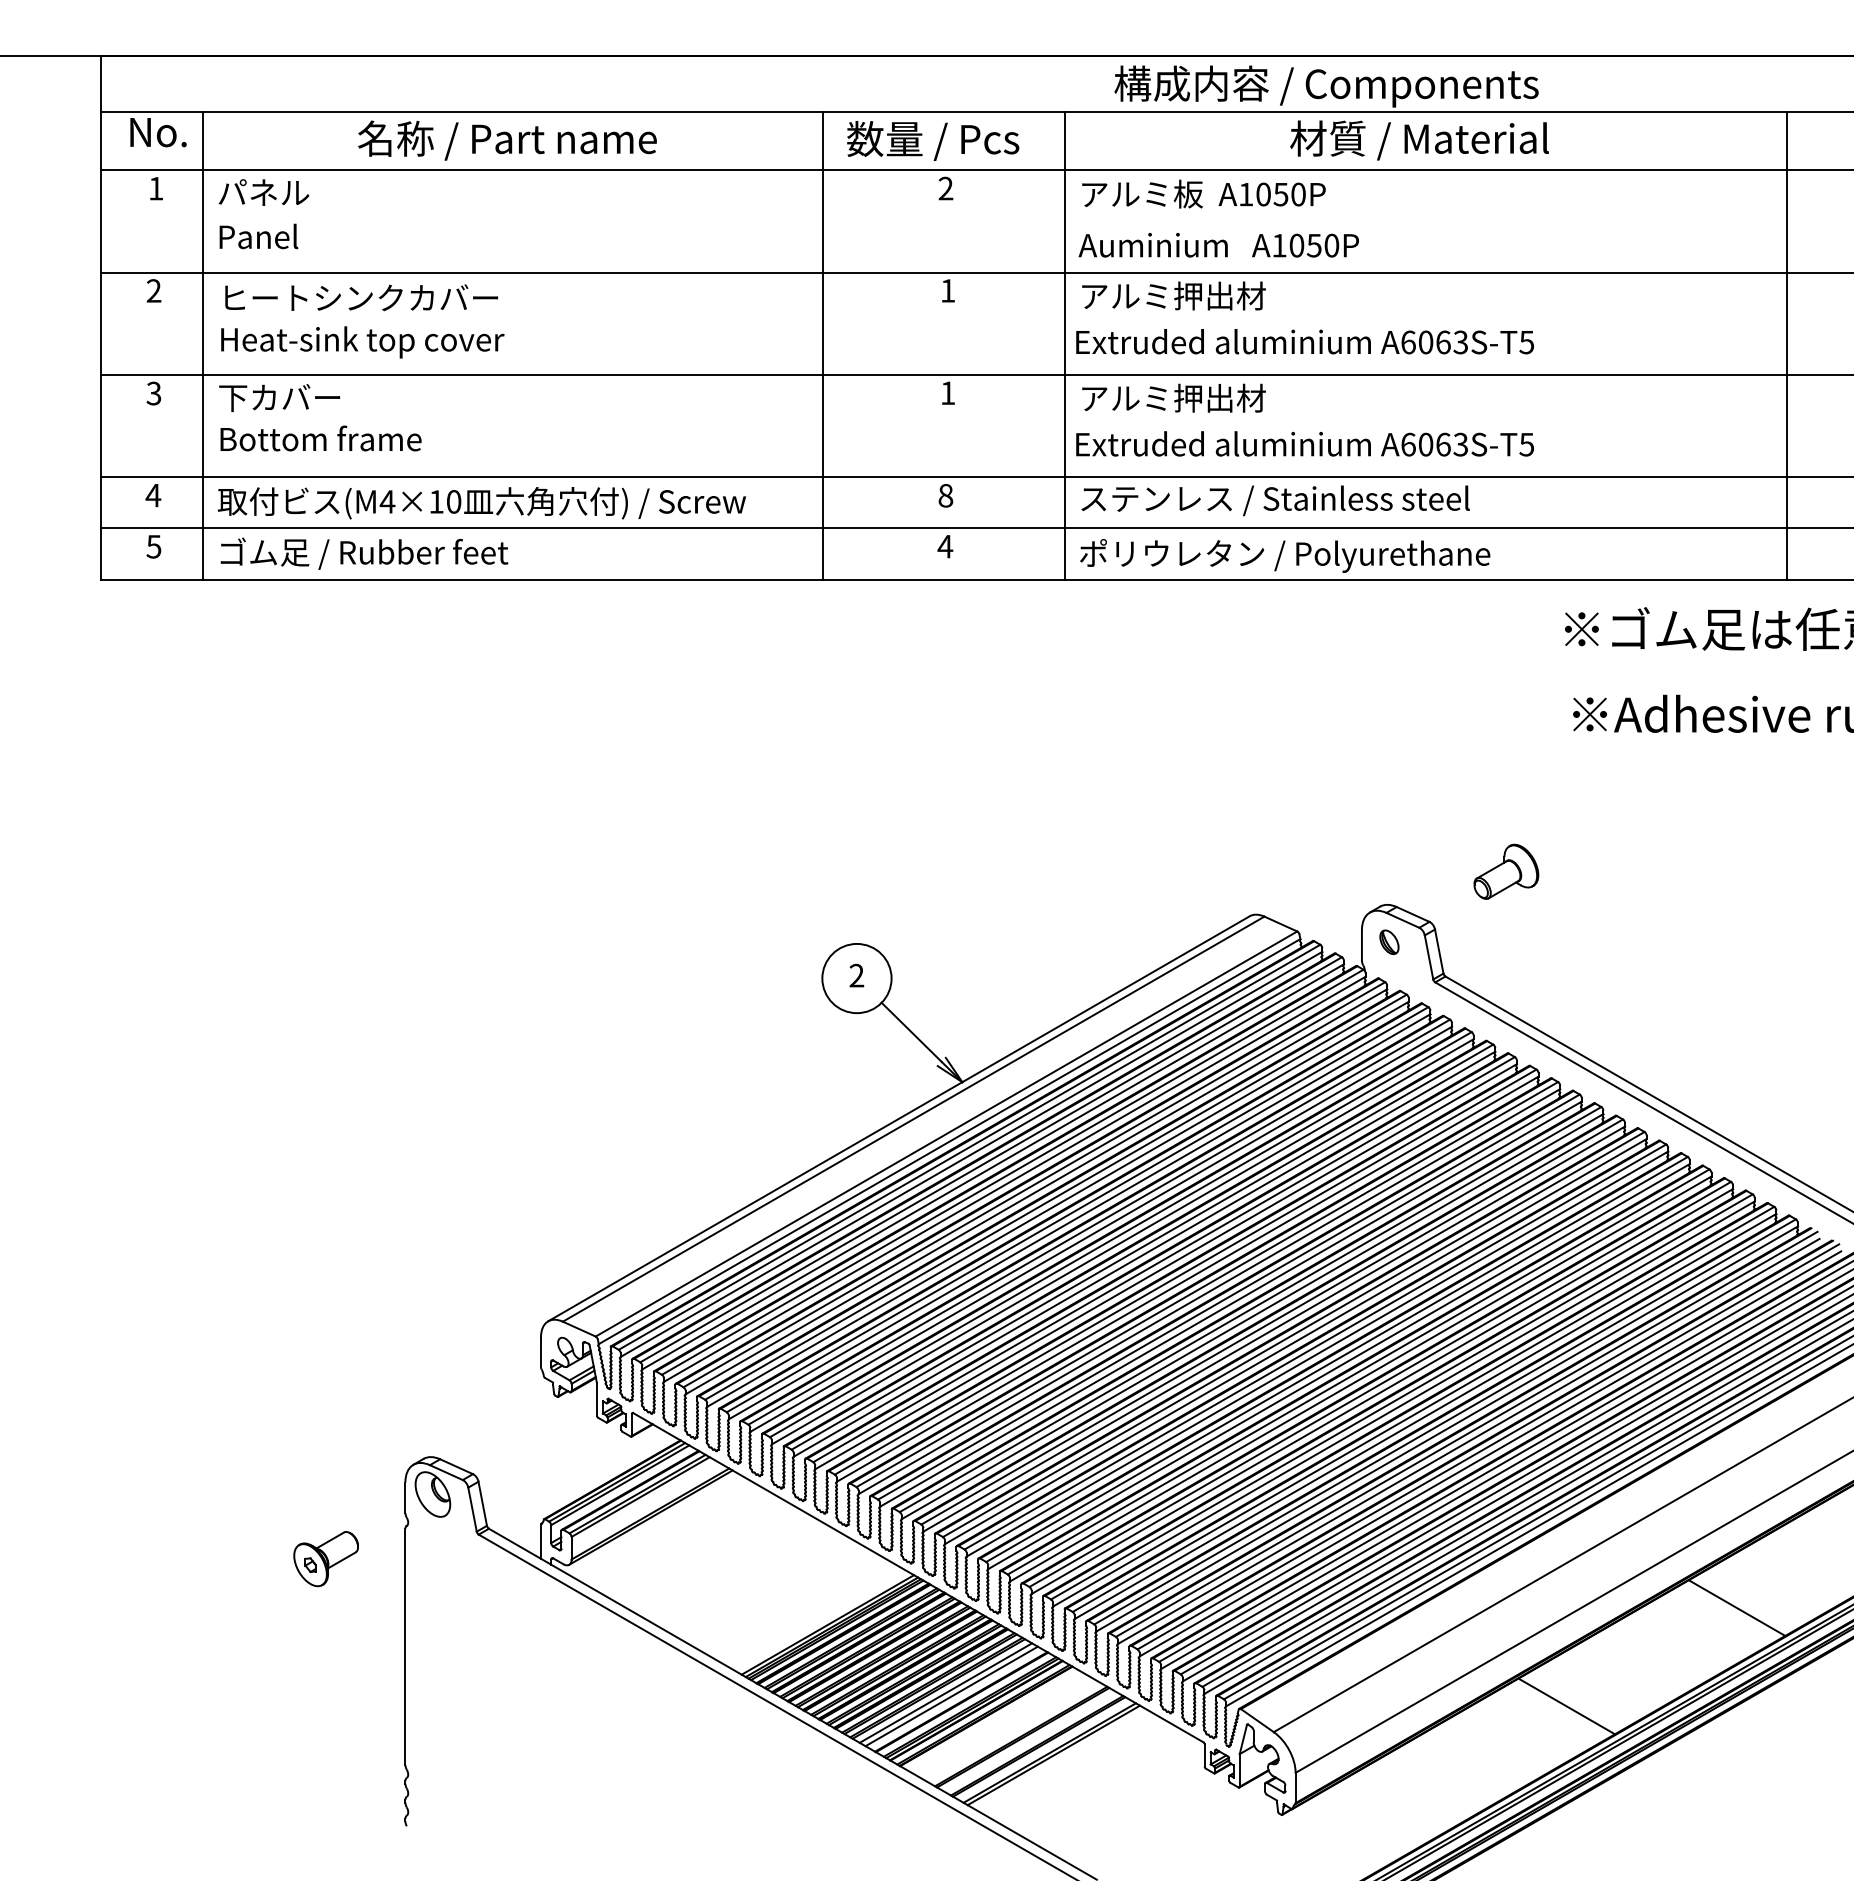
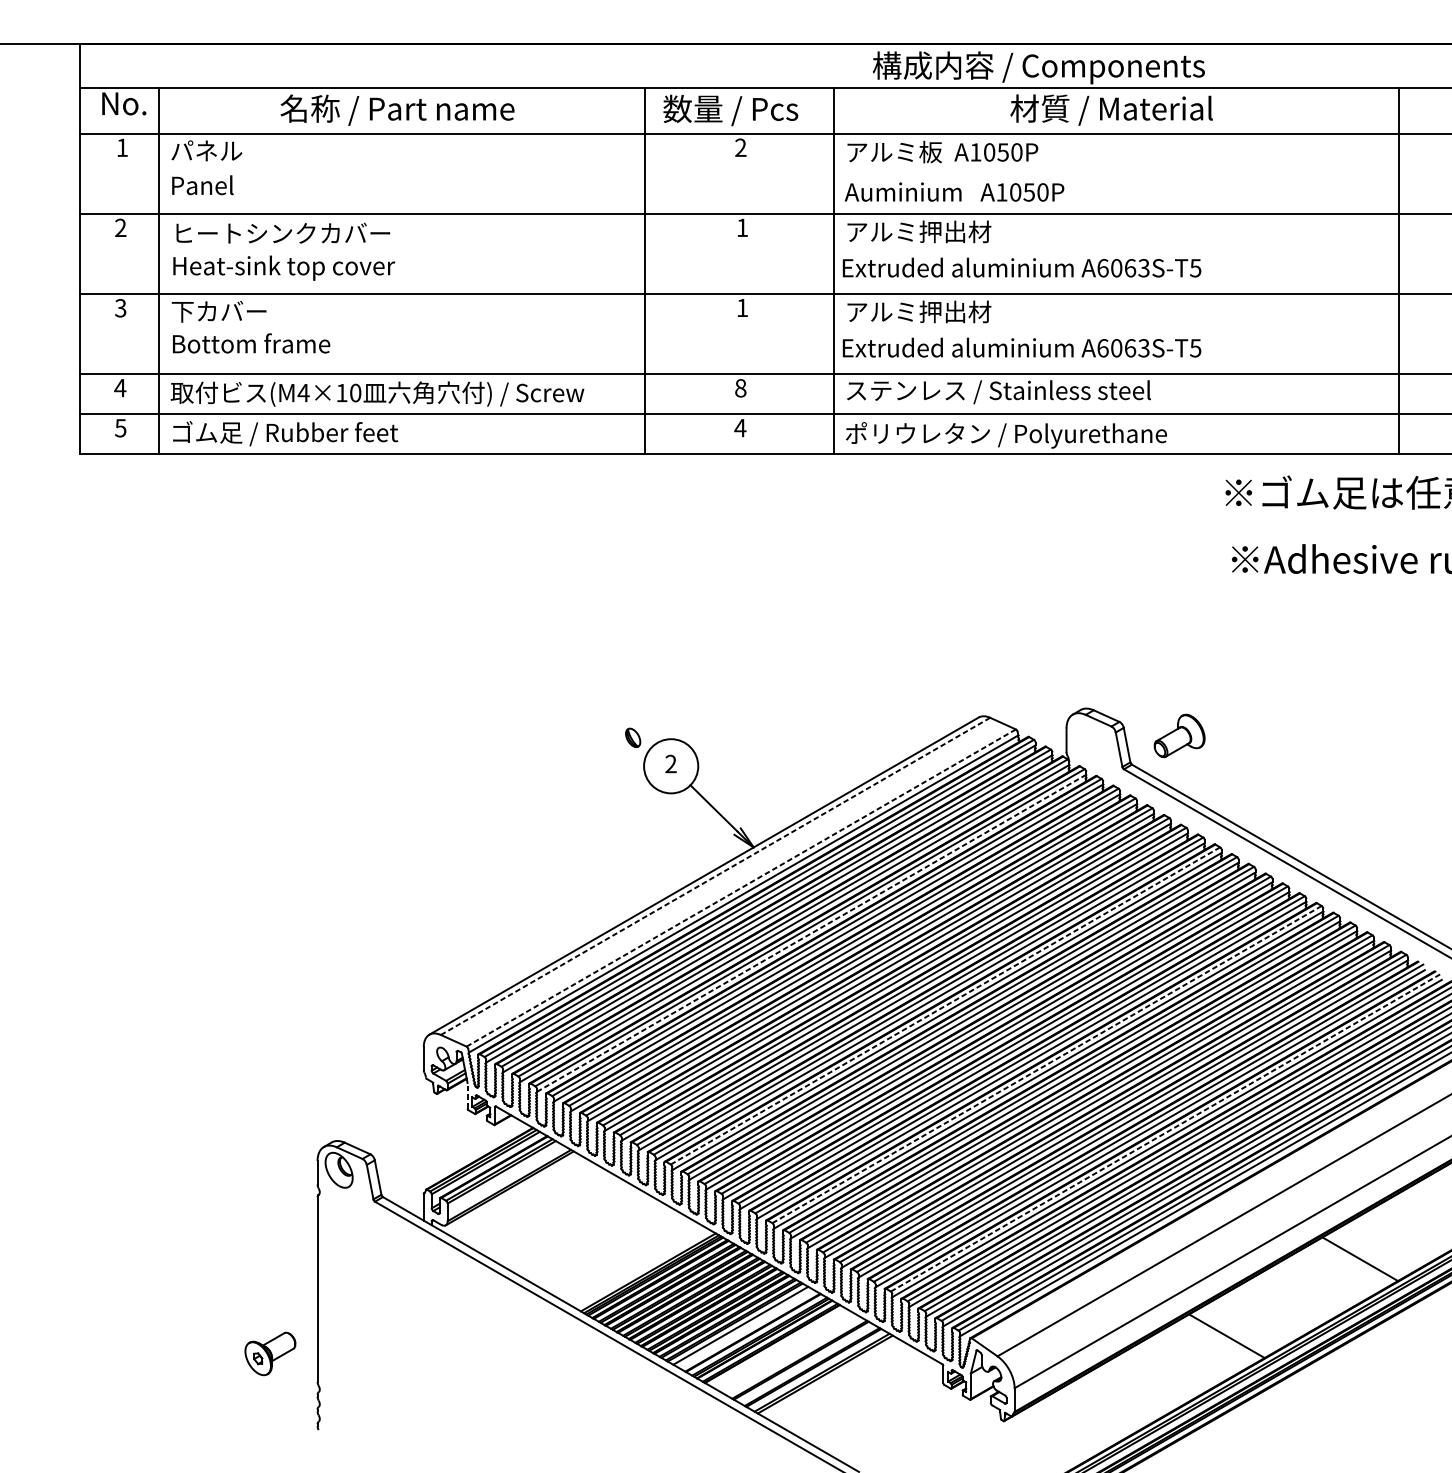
part: (1506, 871) -> (1179, 735), moved
part: (1389, 941) -> (633, 737), moved
line: (914, 1118) -> (716, 875), solid -> dashed
line: (946, 1133) -> (741, 887), solid -> dashed
line: (1036, 1191) -> (811, 933), solid -> dashed
line: (1207, 1284) -> (945, 1005), solid -> dashed
line: (1337, 1359) -> (1047, 1064), solid -> dashed
line: (596, 1398) -> (467, 1095), solid -> dashed
line: (1488, 1446) -> (1165, 1132), solid -> dashed
part: (325, 1559) -> (269, 1354), moved
line: (951, 1696) -> (745, 1328), removed

